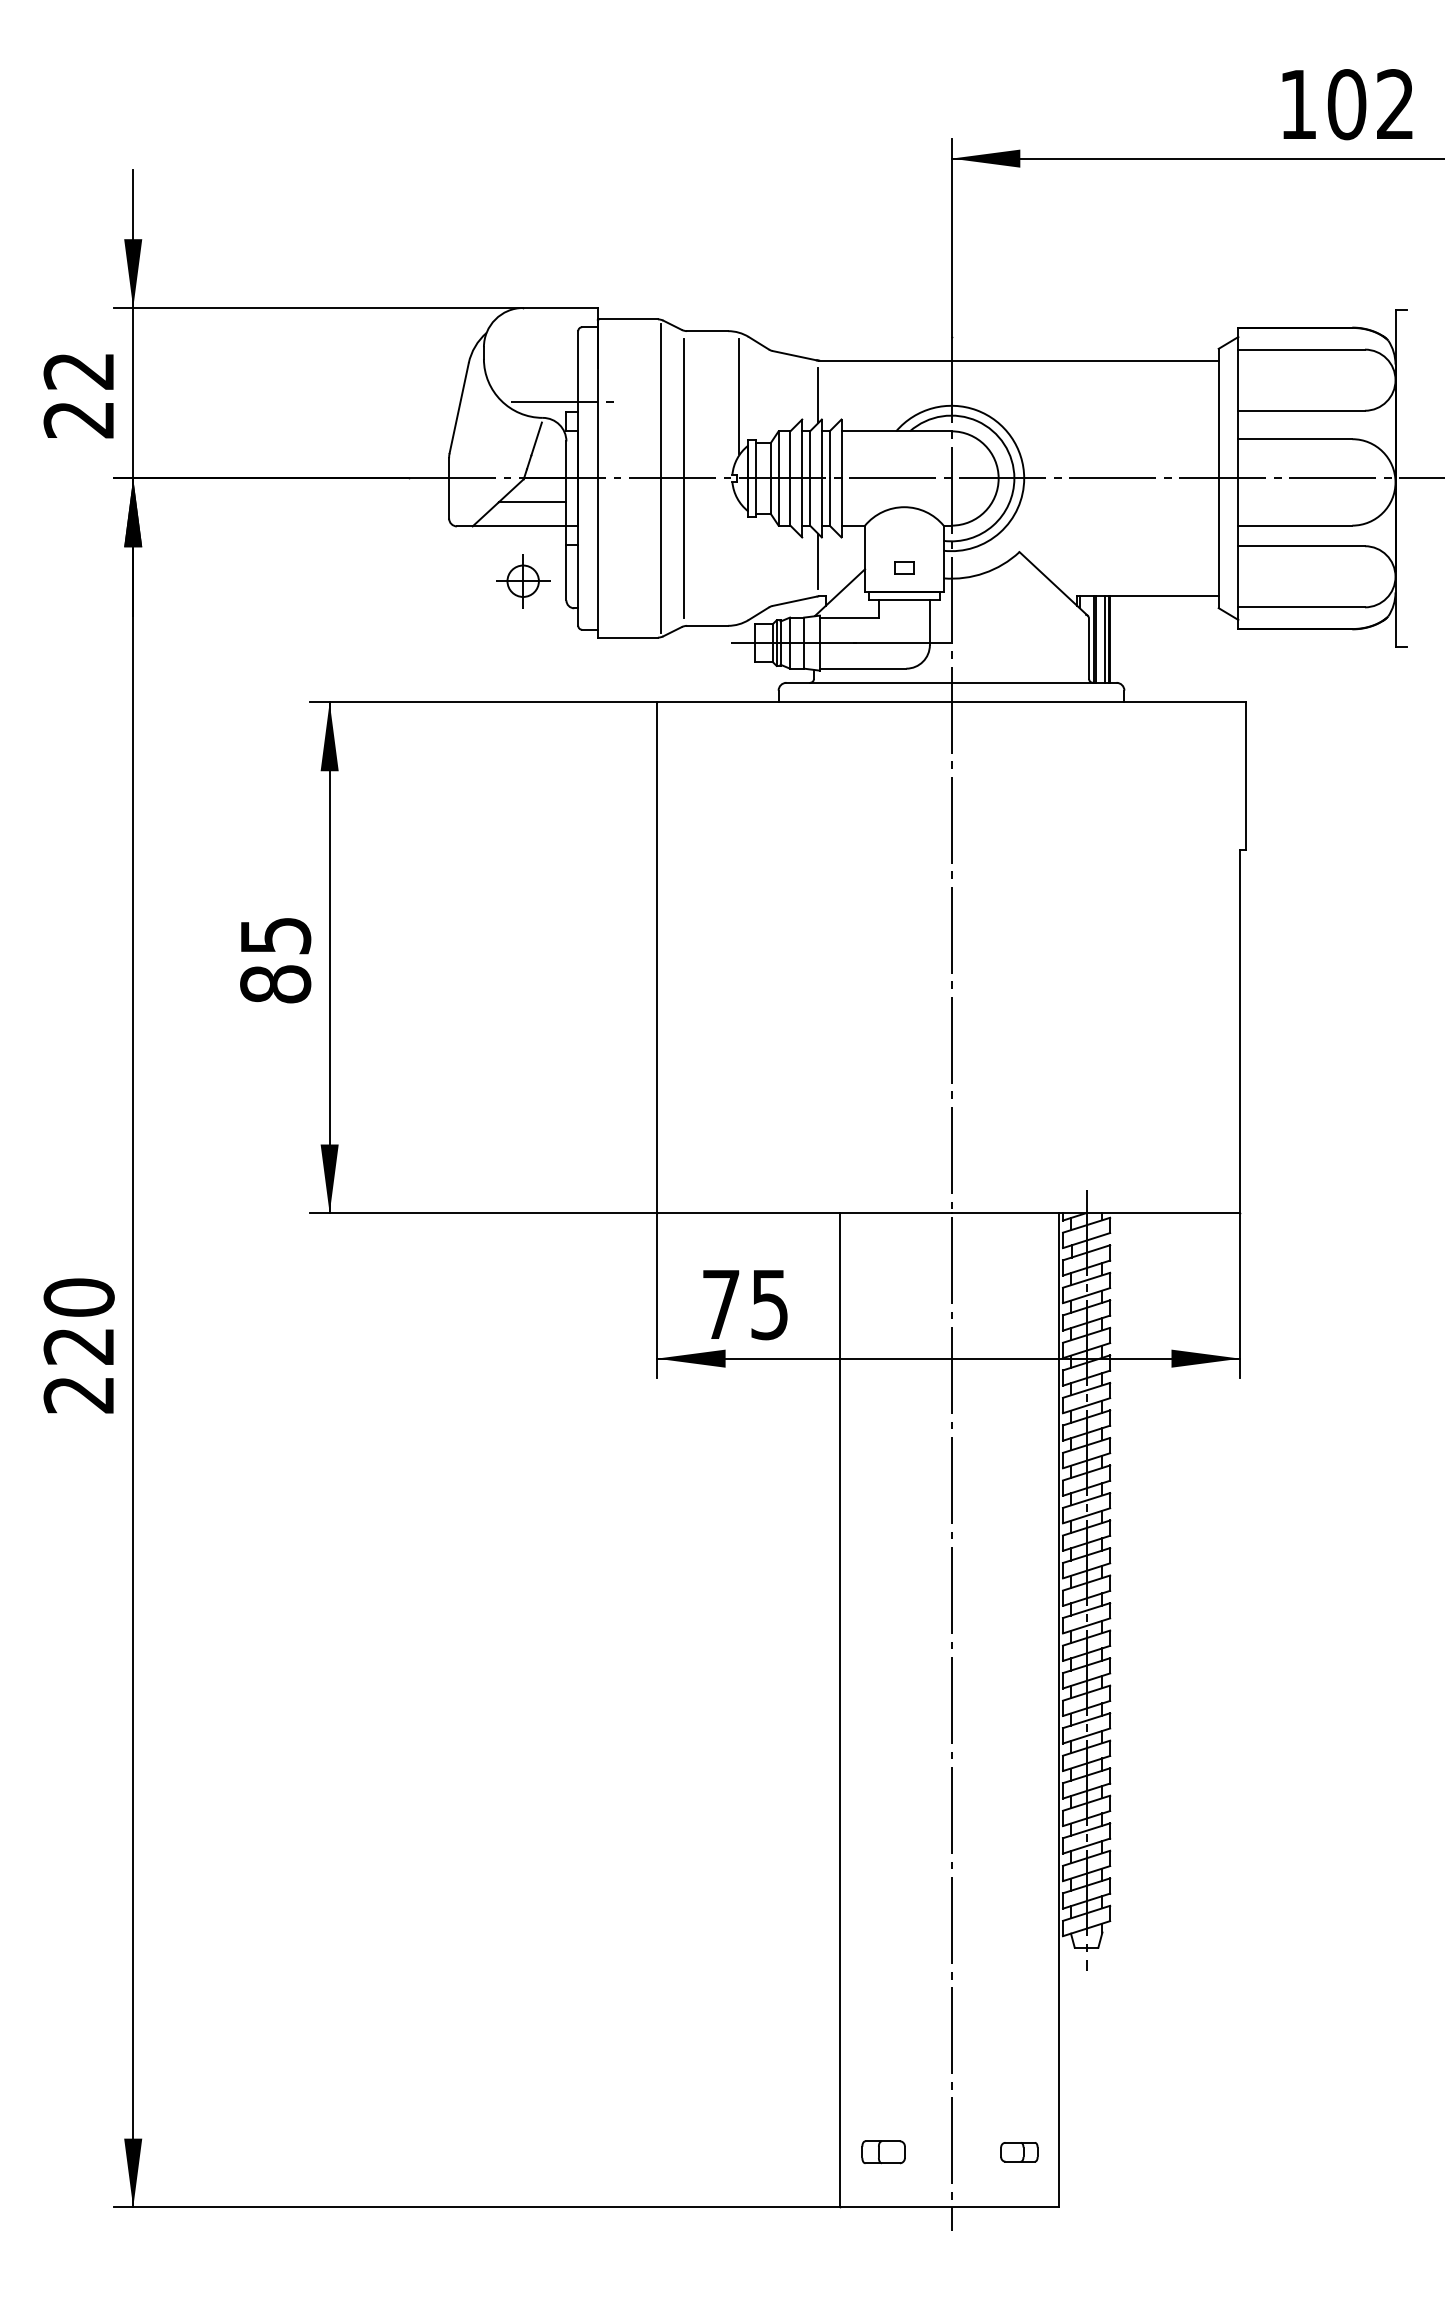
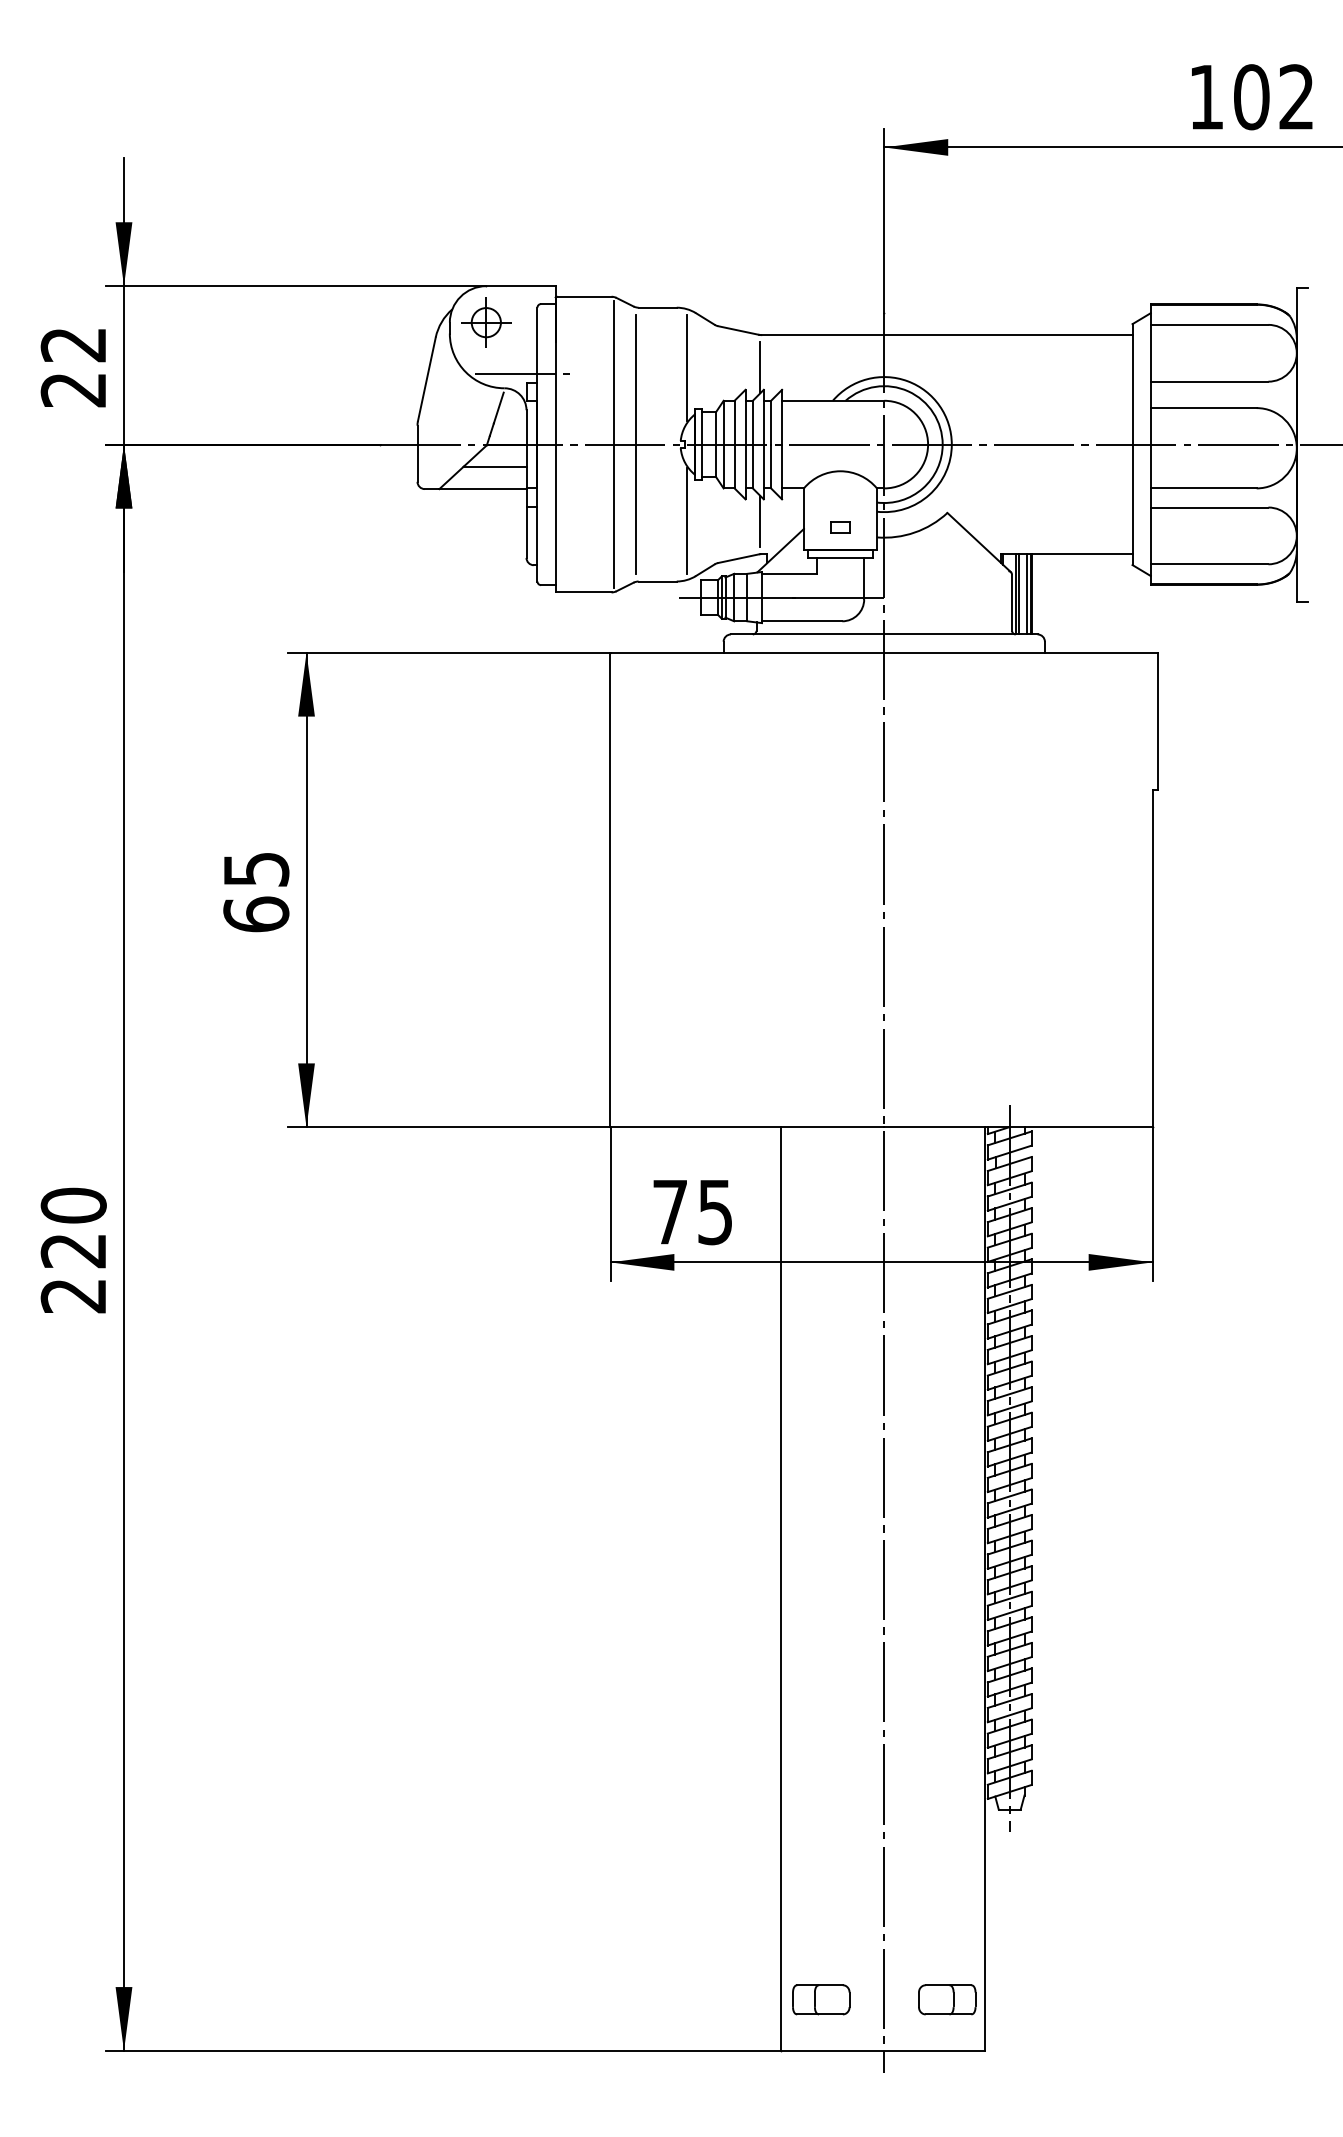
line: (739, 560) -> (687, 520), added
part: (523, 581) -> (486, 322), moved
text: (275, 983) -> (256, 913), 85 -> 65
part: (883, 2151) -> (821, 1998), size x1.43
part: (1019, 2151) -> (947, 1998), size x1.67

